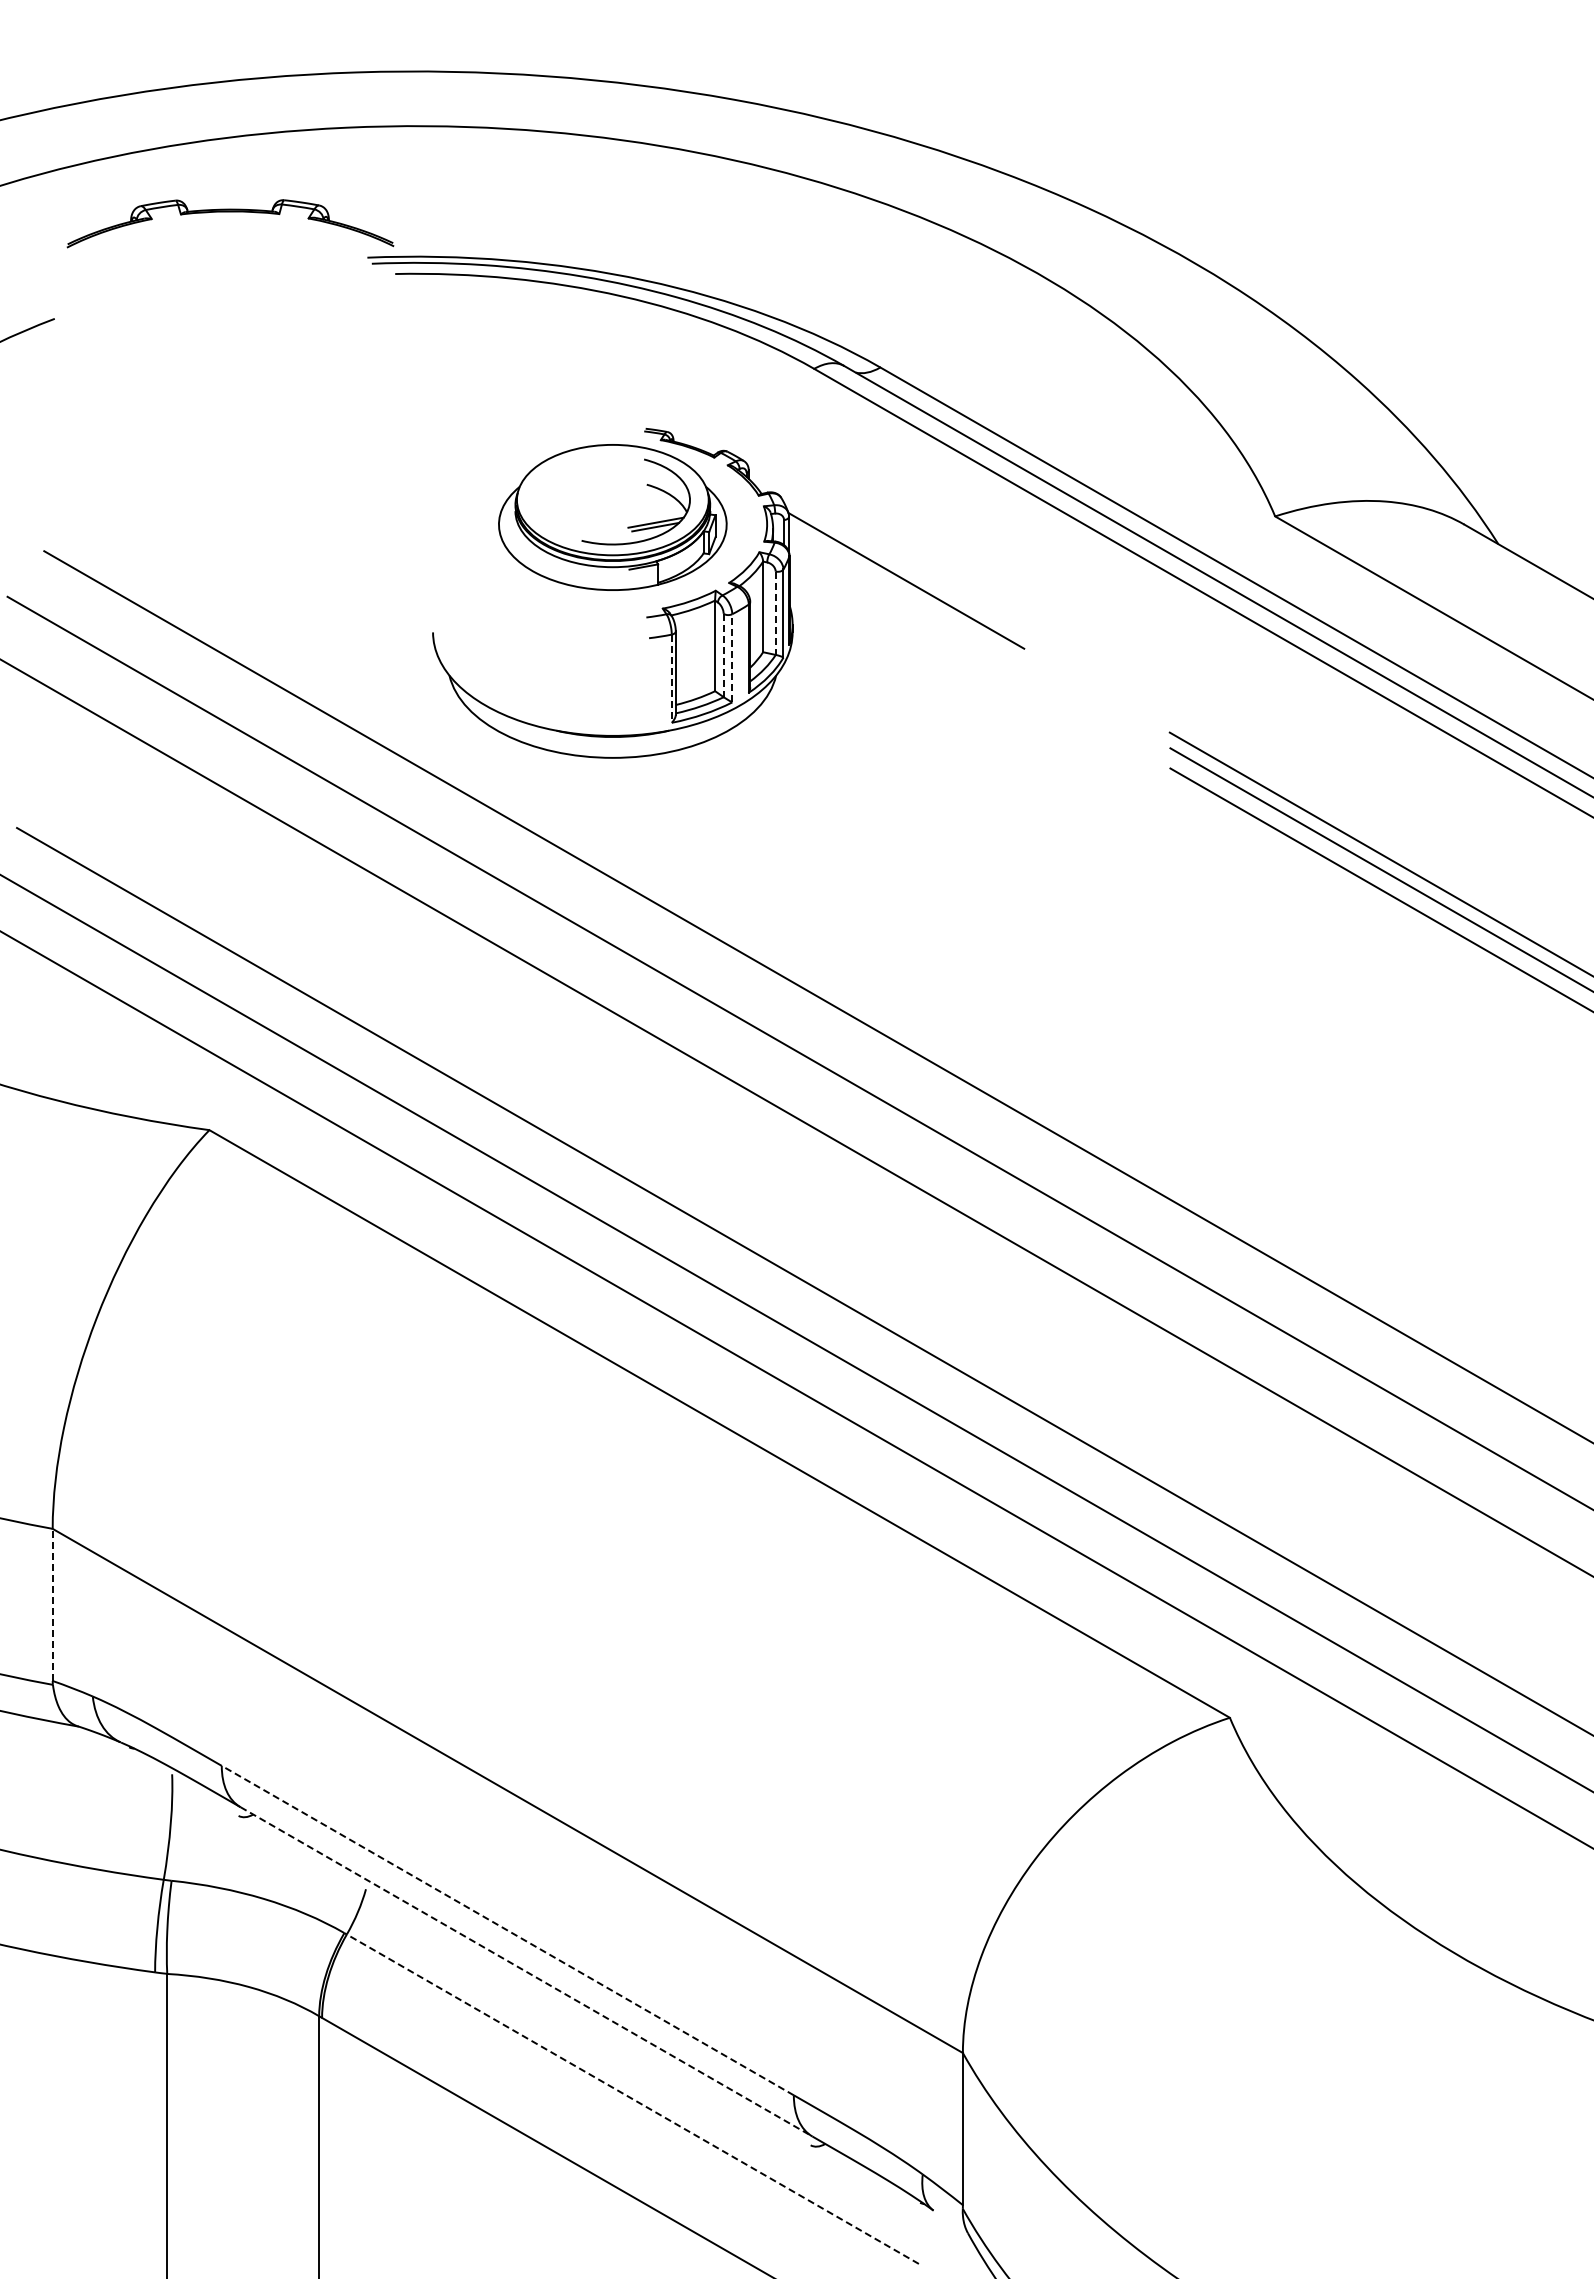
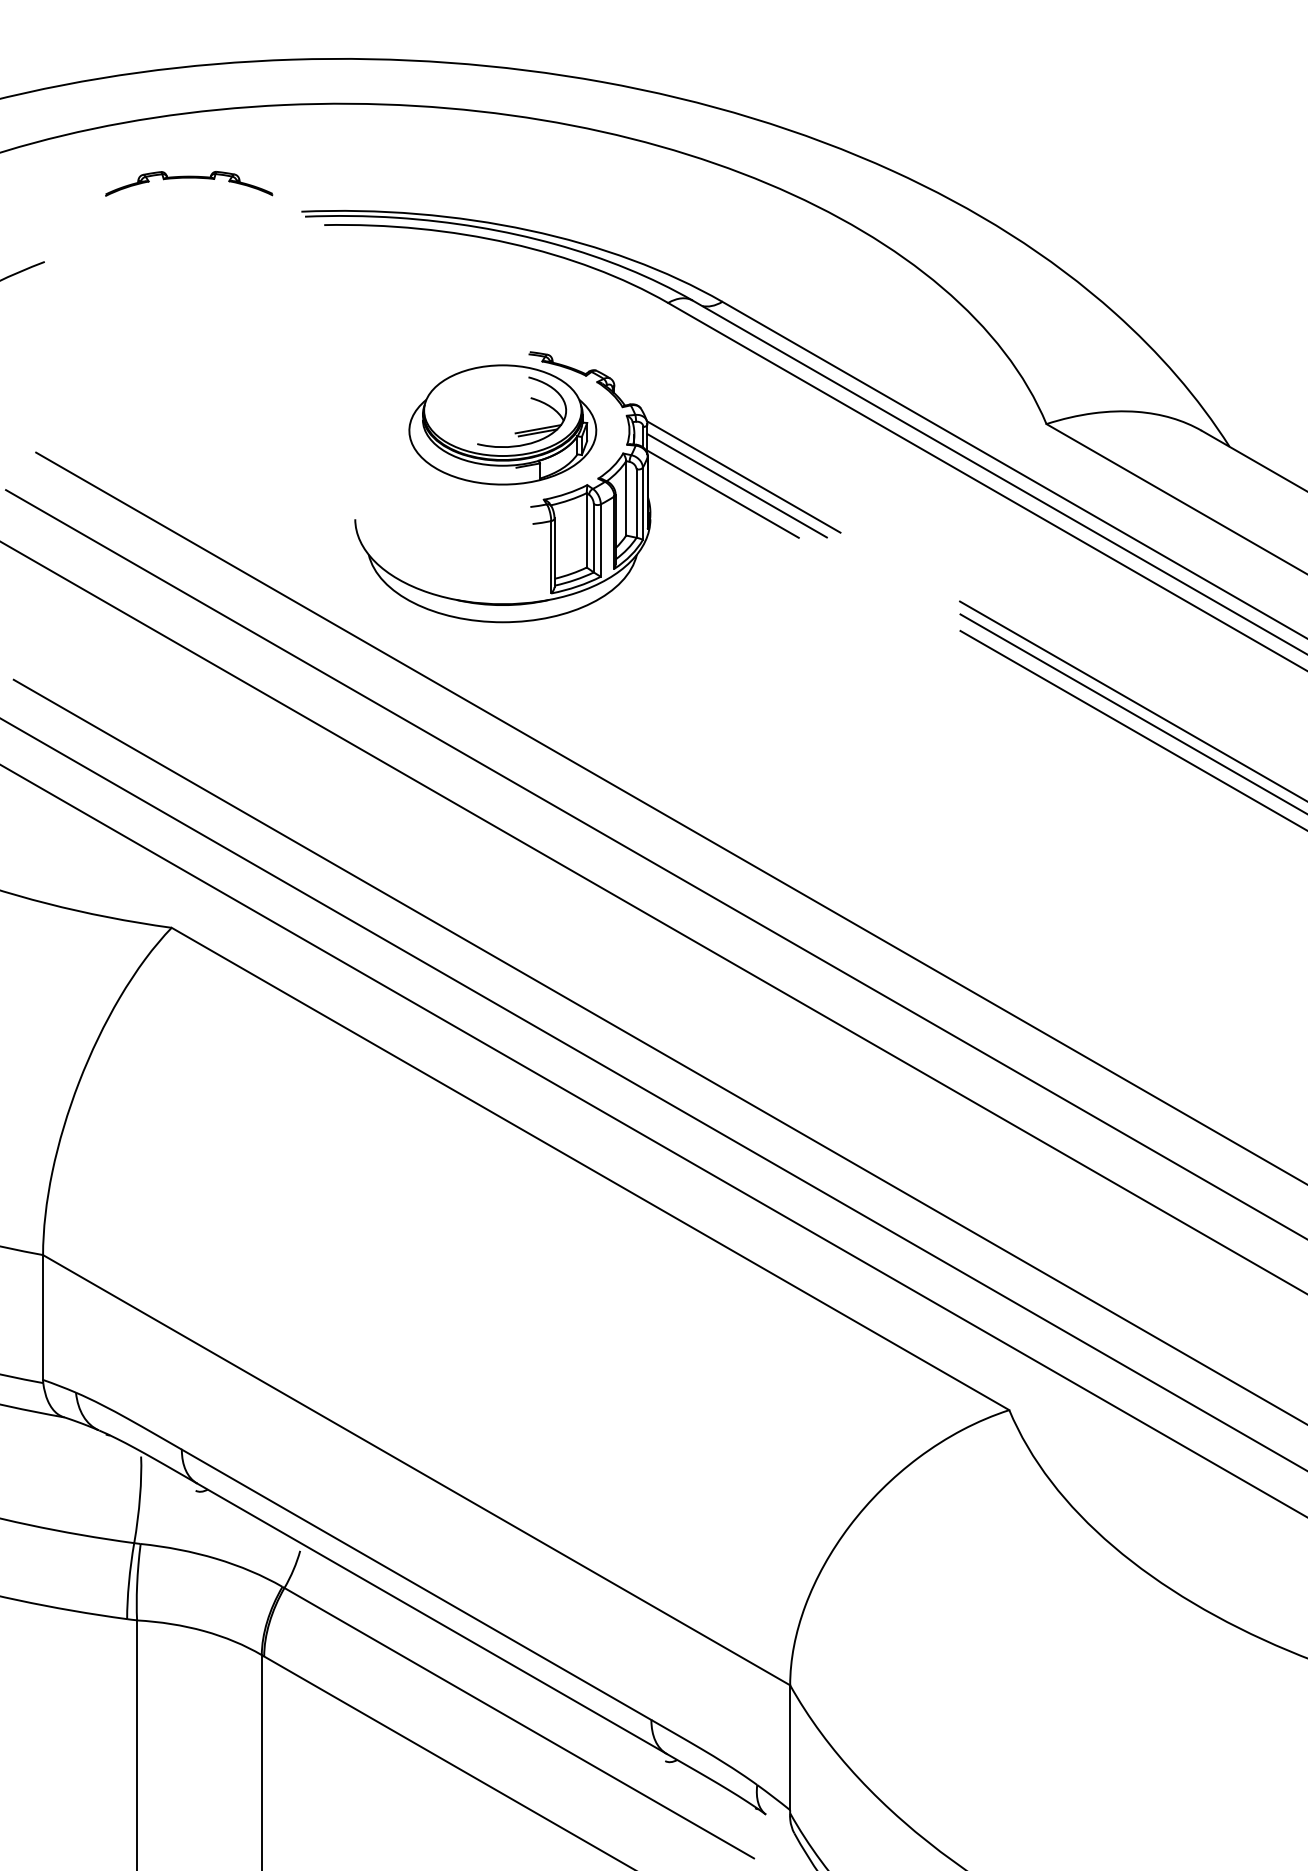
part: (230, 223) -> (189, 183), size x0.62
line: (898, 591) -> (737, 485), added
line: (881, 601) -> (723, 493), added
line: (775, 613) -> (636, 503), dashed -> solid
line: (723, 655) -> (593, 538), dashed -> solid
line: (732, 657) -> (601, 539), dashed -> solid
line: (671, 679) -> (550, 557), dashed -> solid
line: (52, 1604) -> (42, 1317), dashed -> solid
line: (507, 1930) -> (416, 1584), dashed -> solid
line: (526, 1972) -> (431, 1619), dashed -> solid
line: (632, 2098) -> (518, 1722), dashed -> solid

